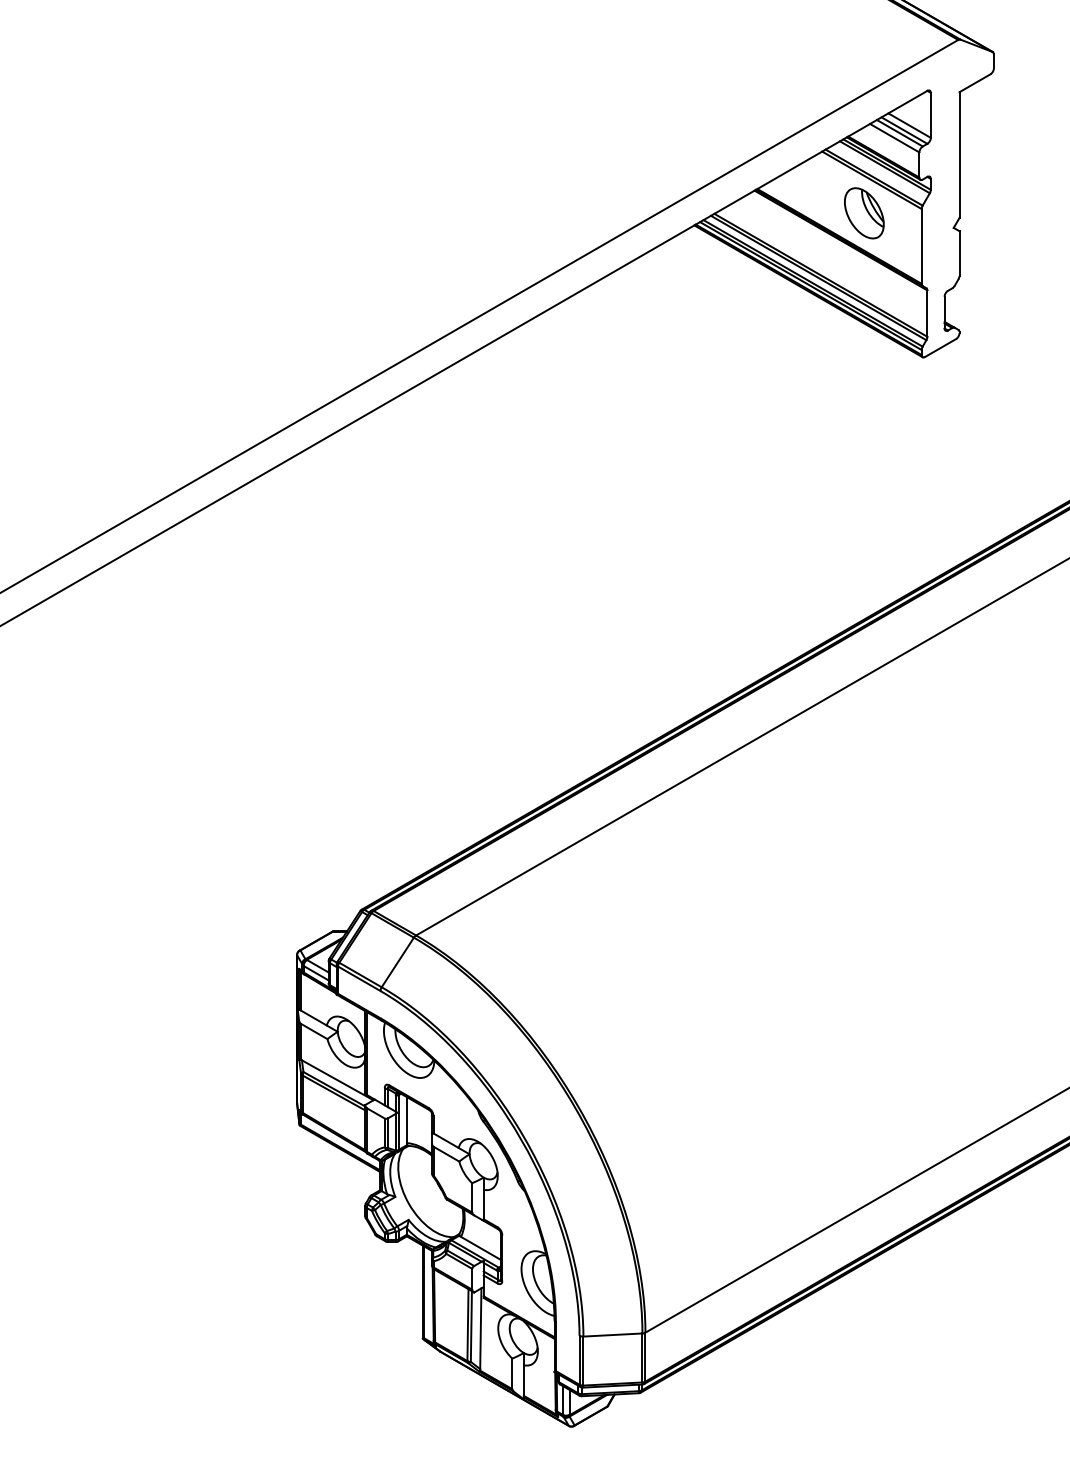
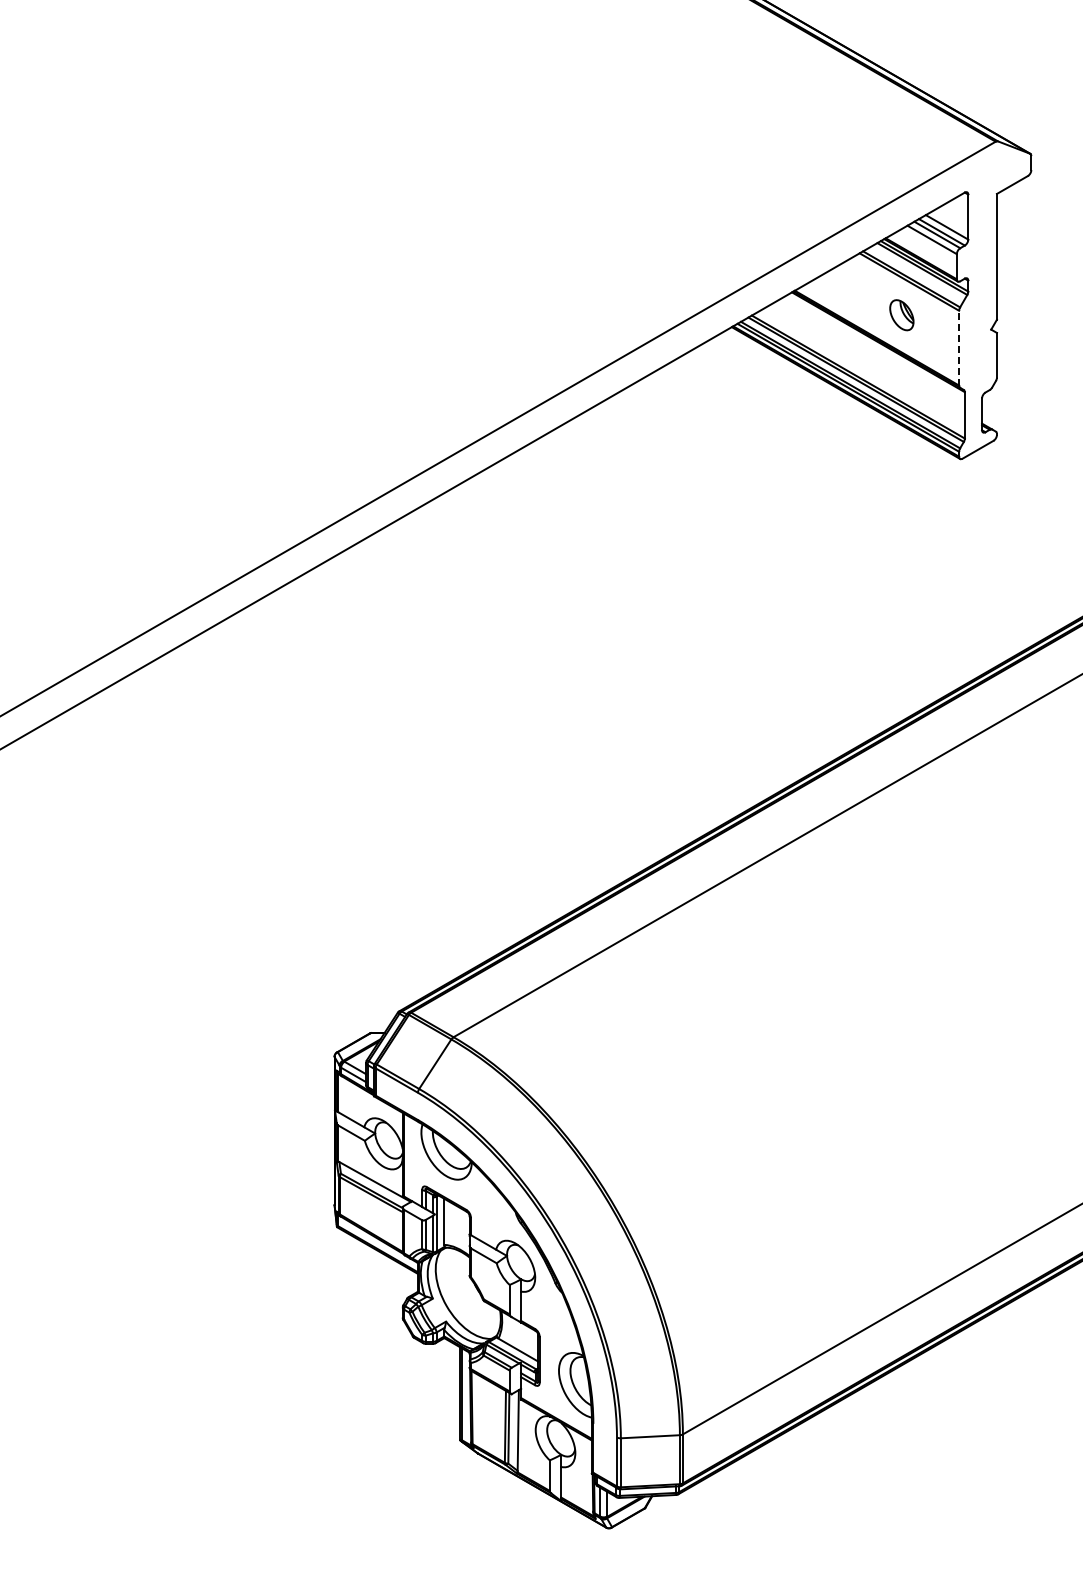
part: (864, 213) -> (901, 315), size x0.6
line: (922, 245) -> (959, 347), solid -> dashed

